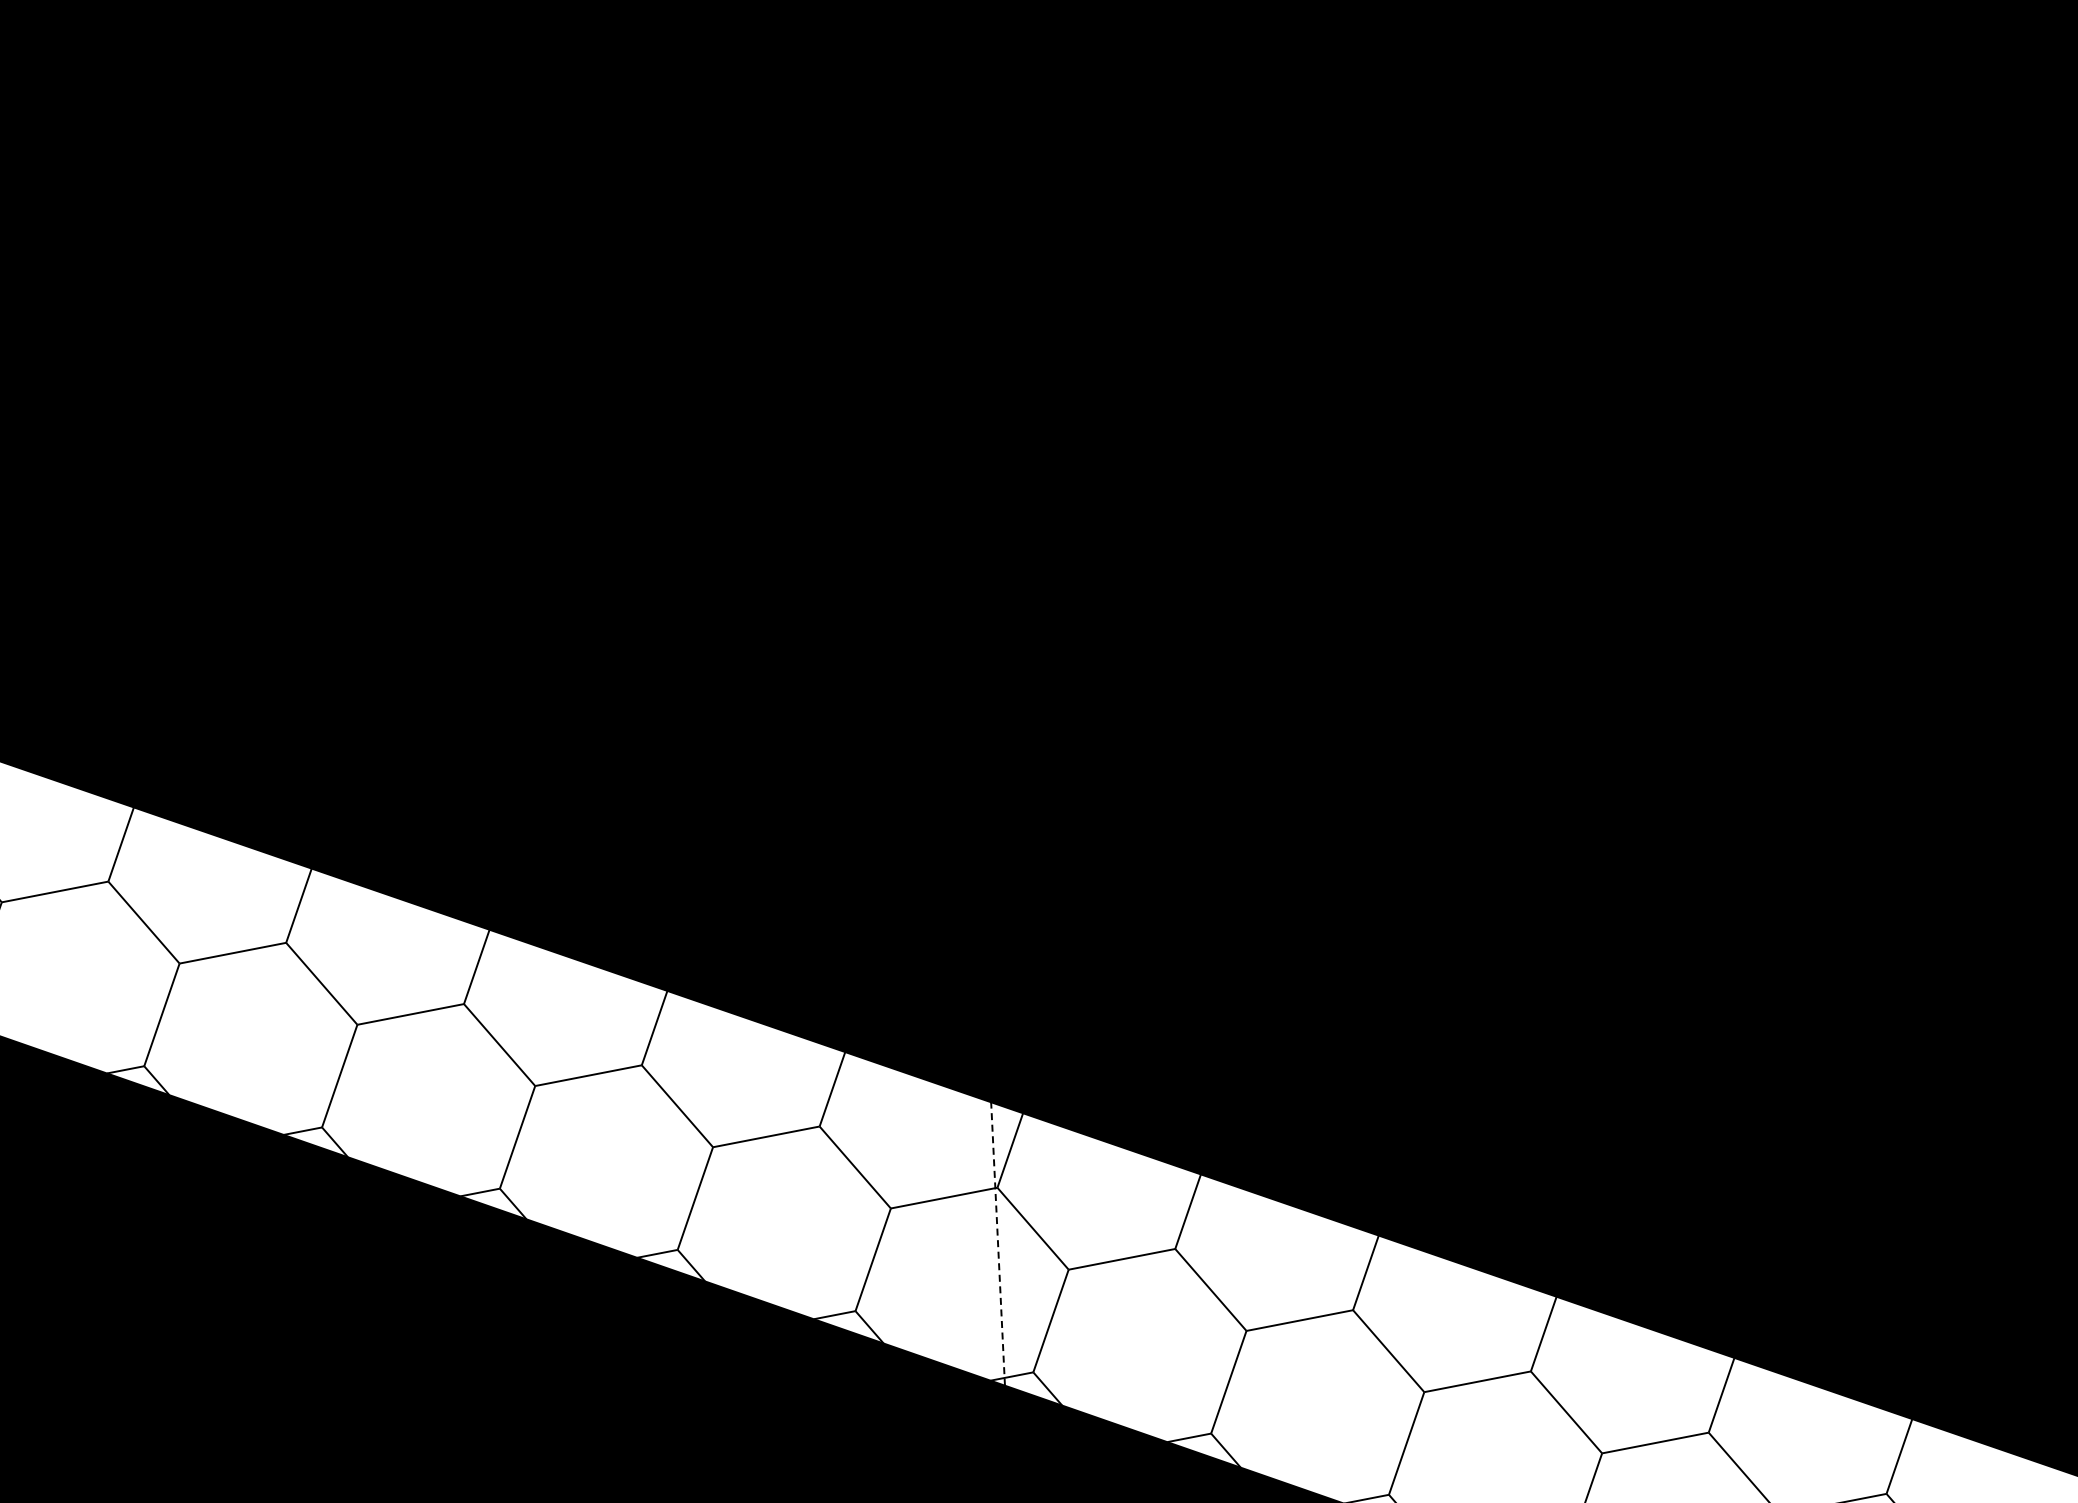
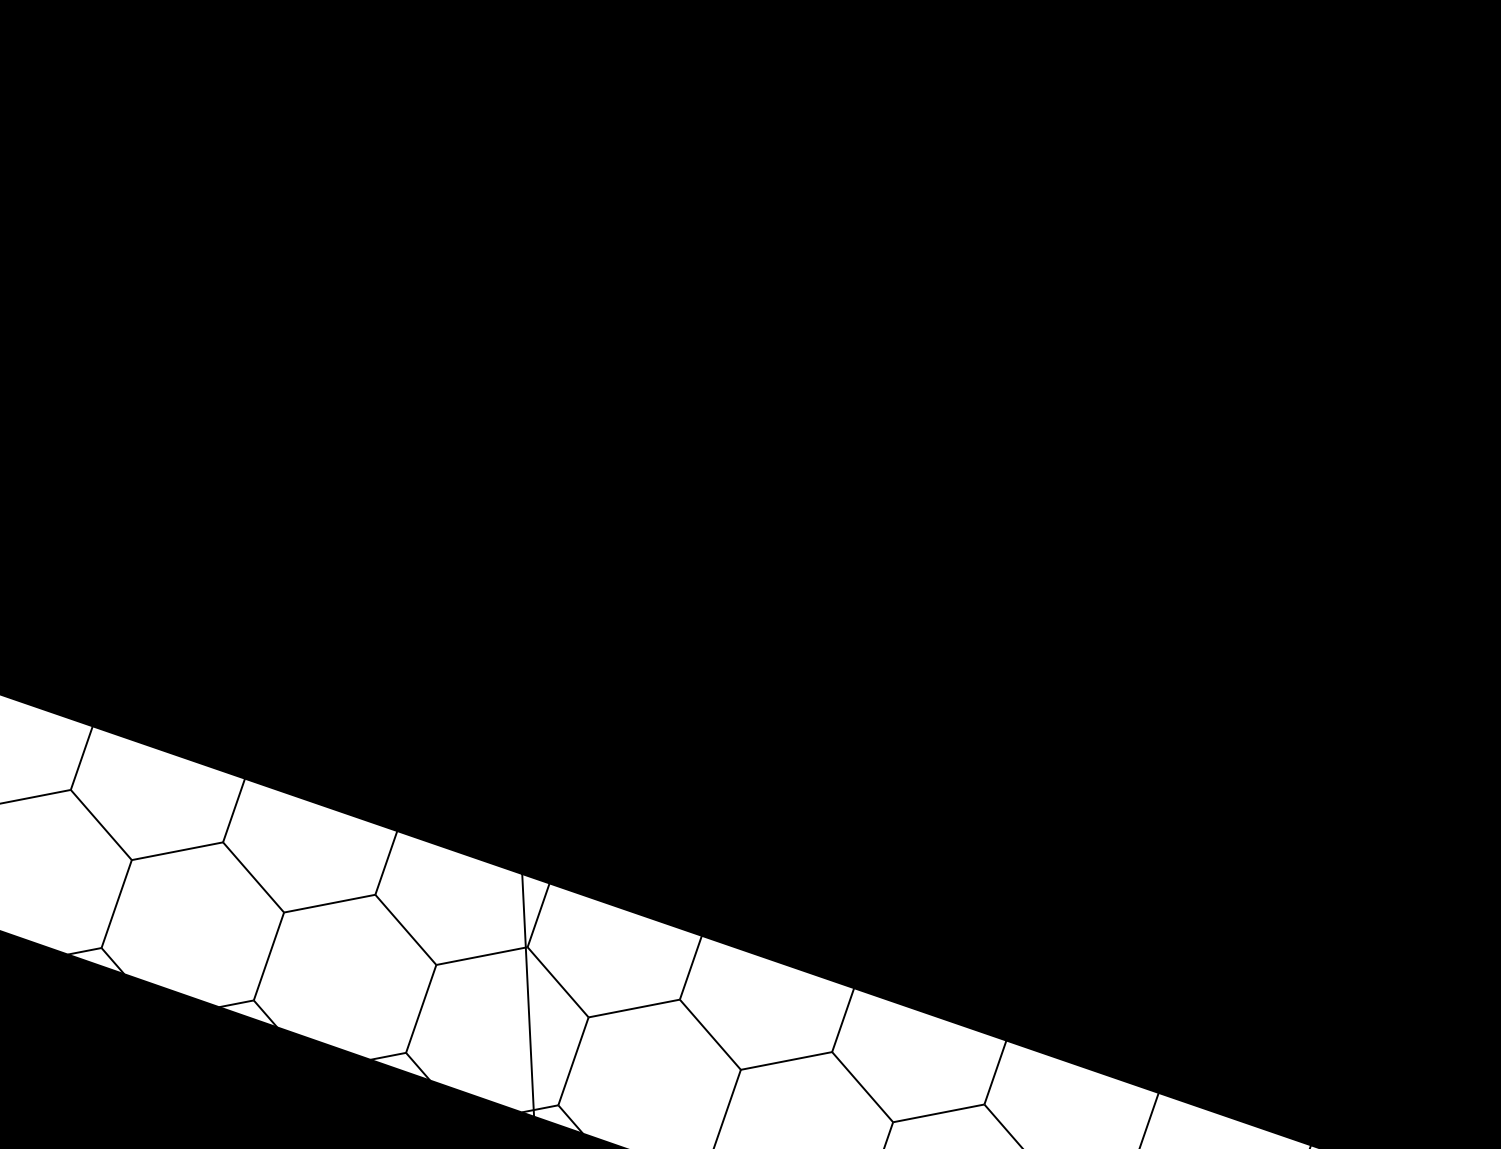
line: (998, 1243) -> (528, 994), dashed -> solid

